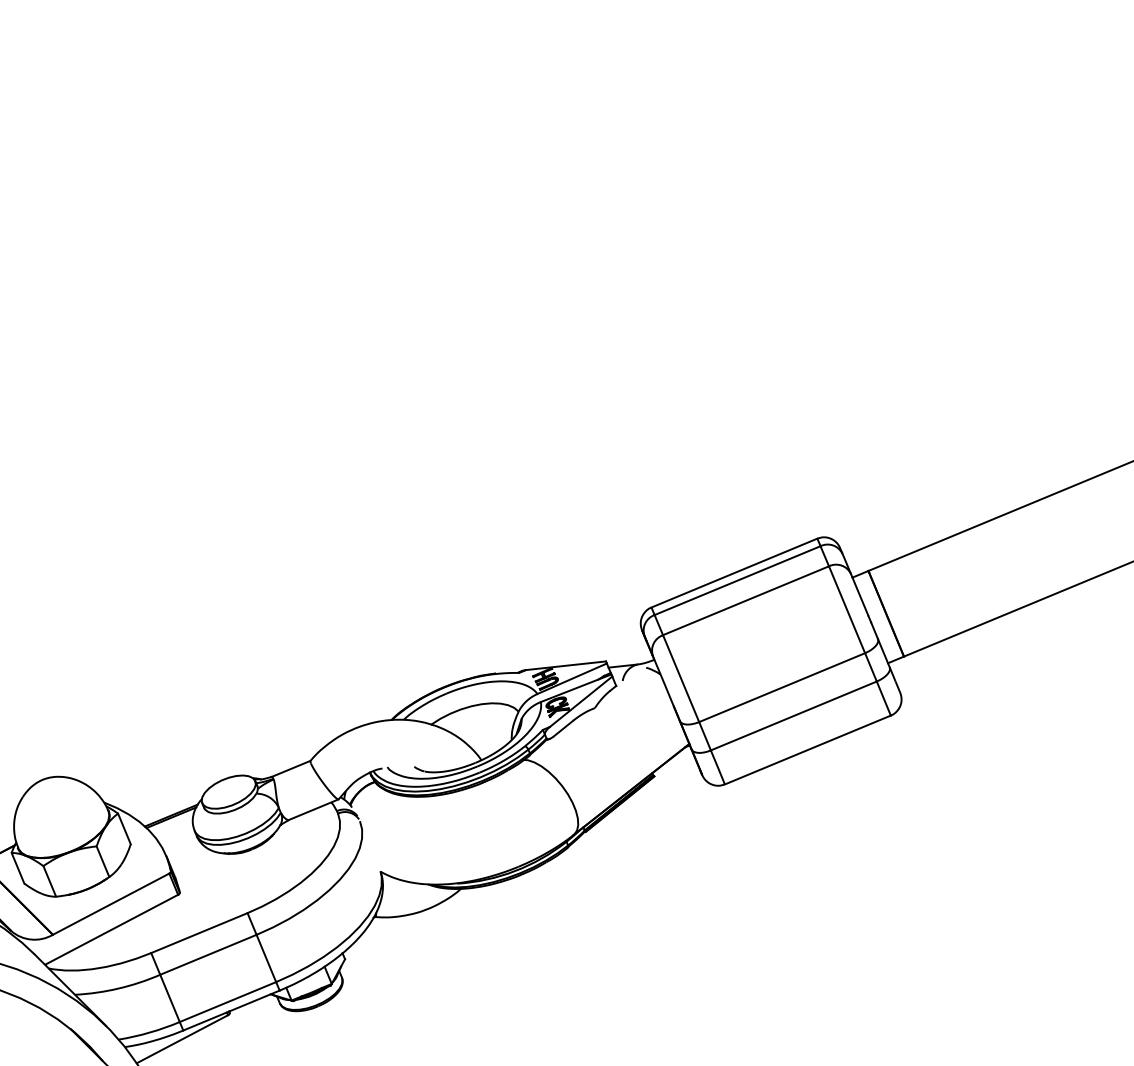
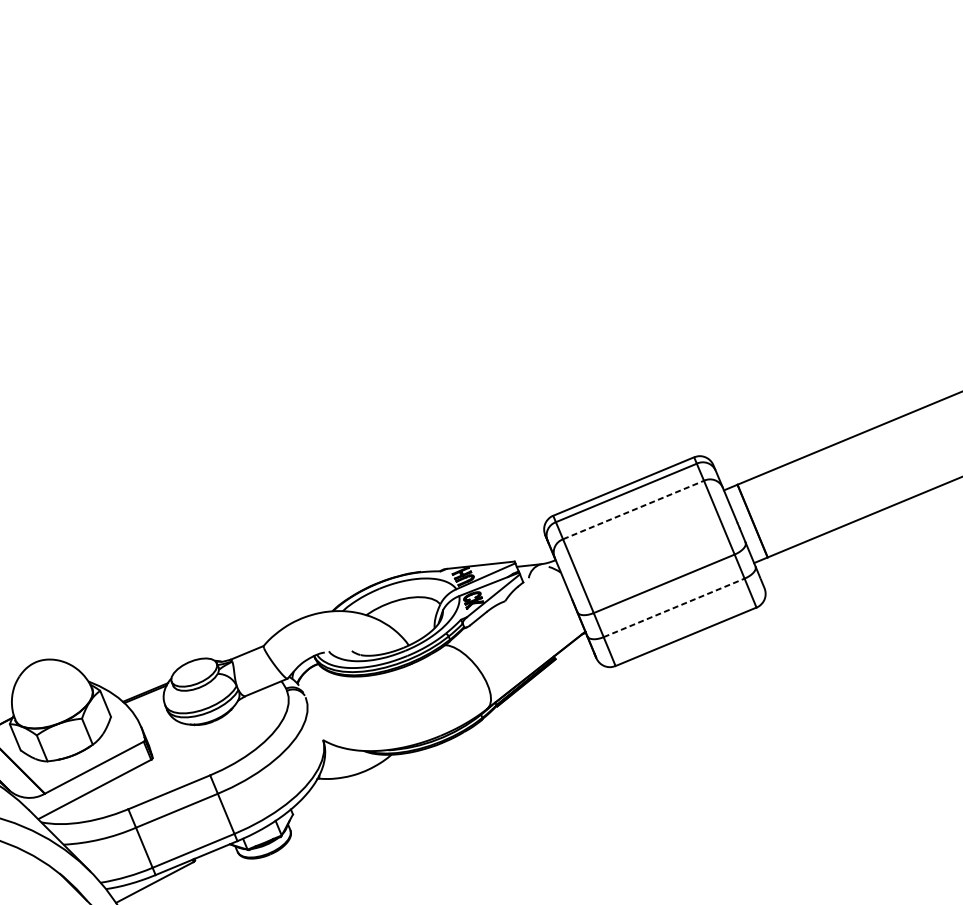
line: (746, 600) -> (633, 509), solid -> dashed
line: (793, 715) -> (673, 607), solid -> dashed

